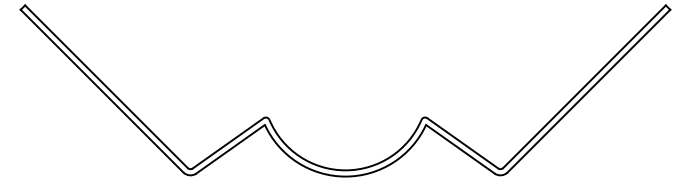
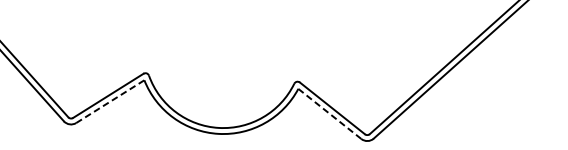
line: (231, 148) -> (111, 100), solid -> dashed
line: (460, 149) -> (329, 114), solid -> dashed

